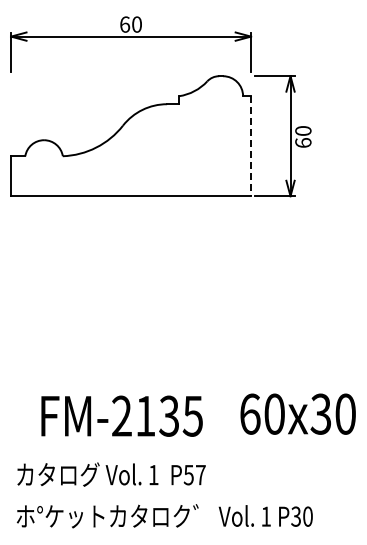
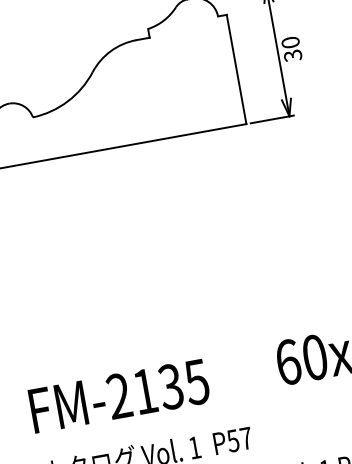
text: (303, 143) -> (293, 56), 60 -> 30
line: (251, 146) -> (237, 69), dashed -> solid
text: (121, 415) -> (118, 395), moved

